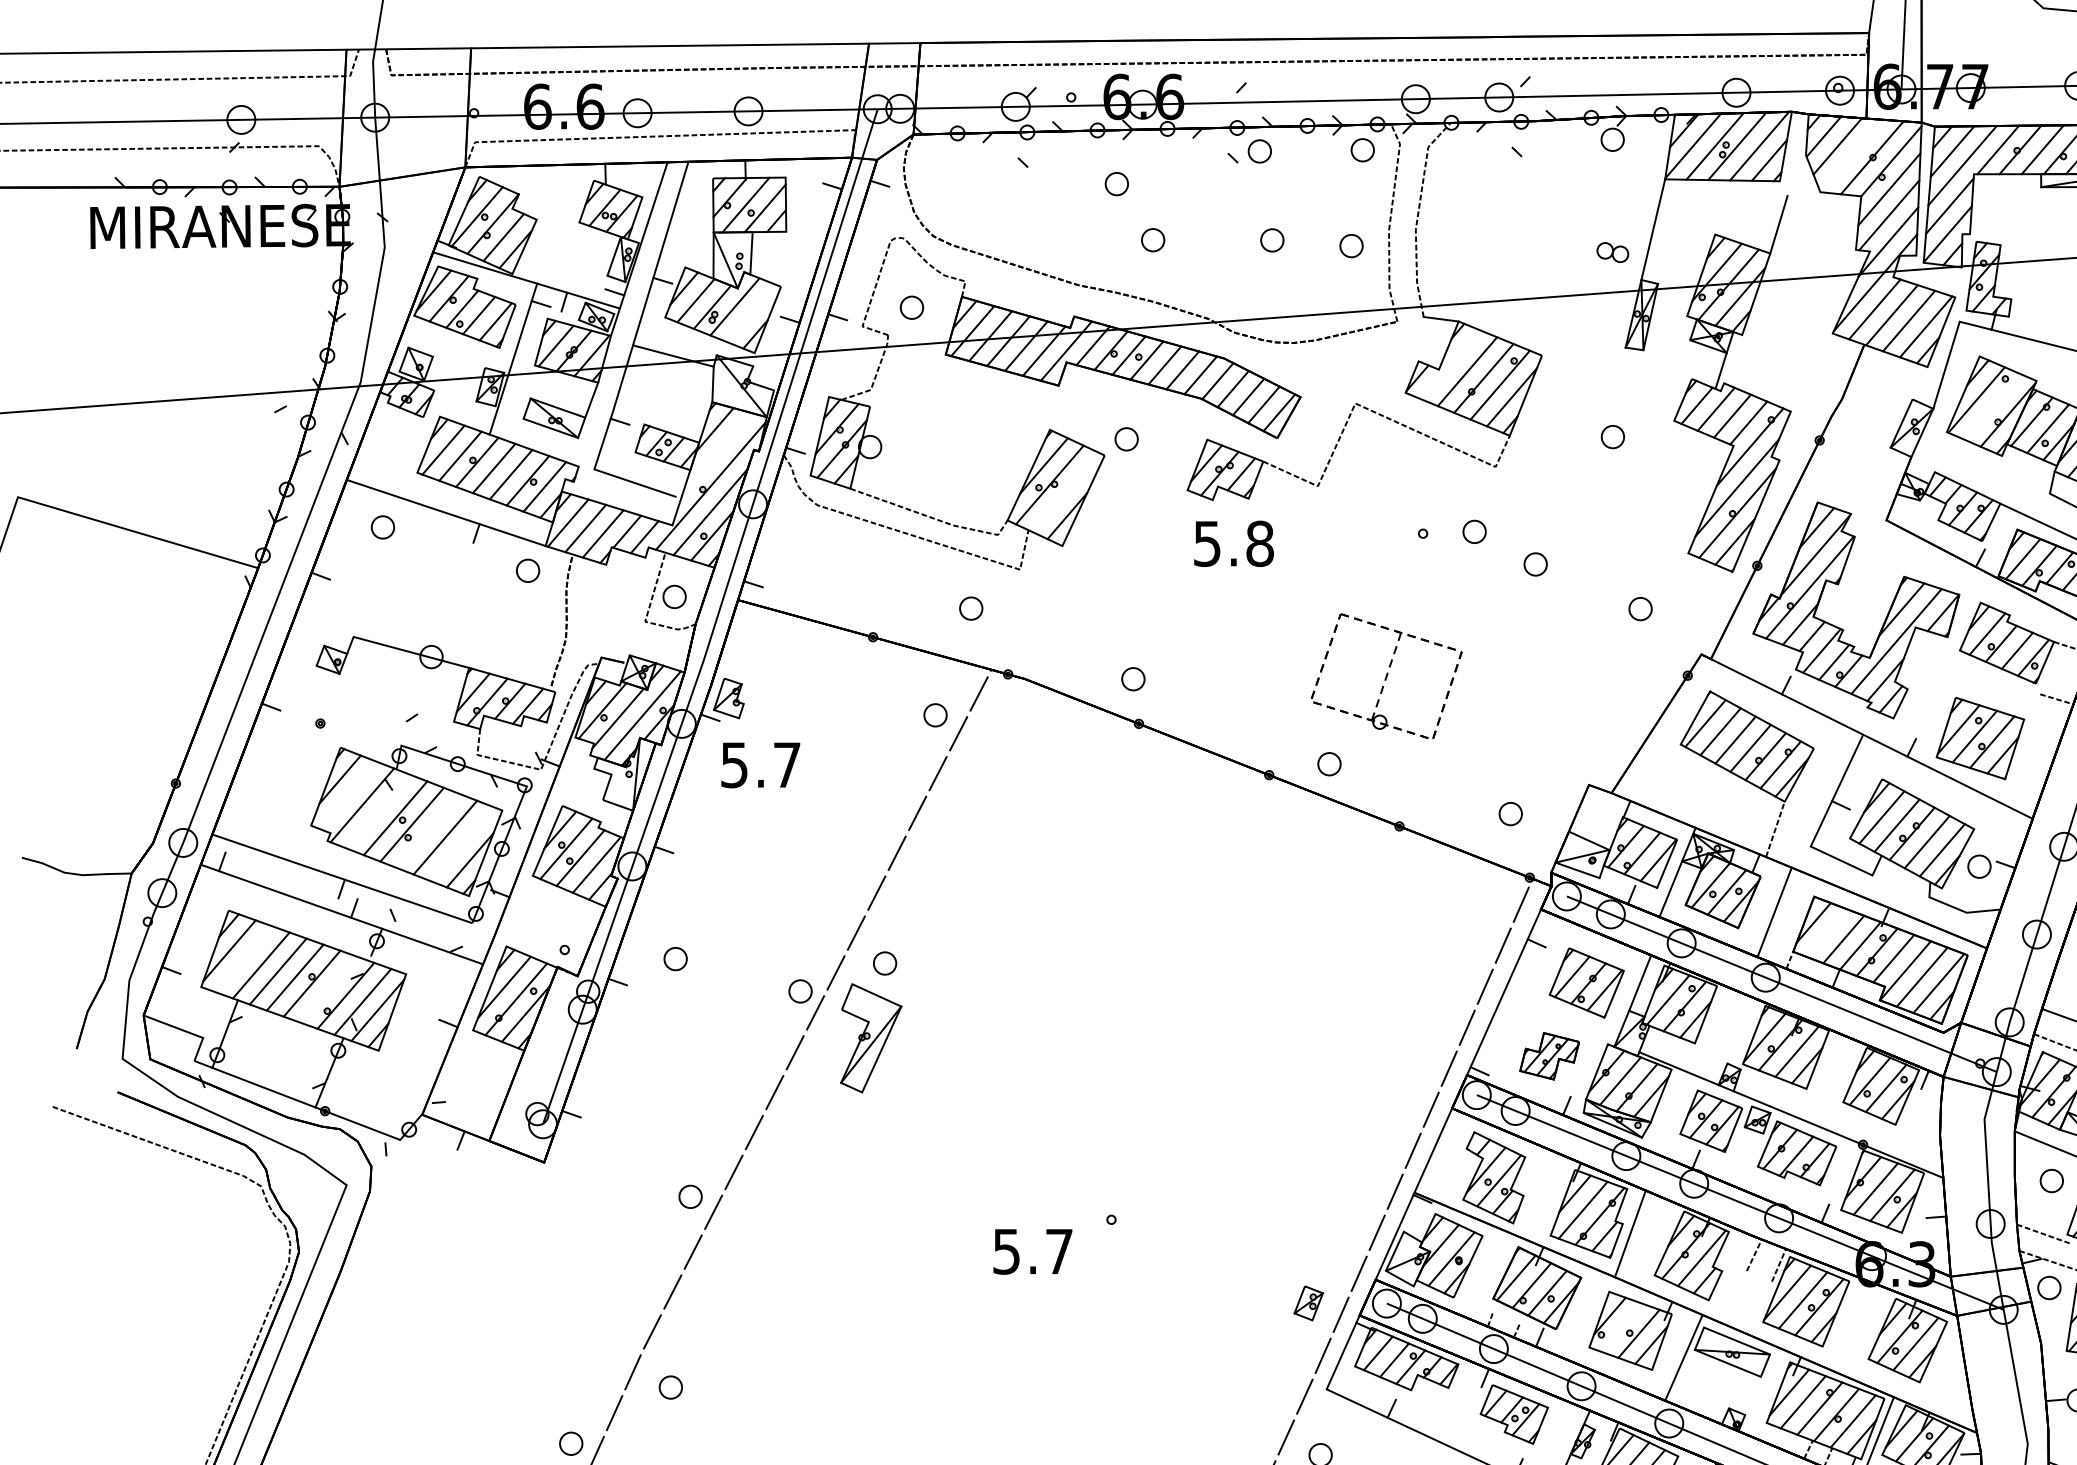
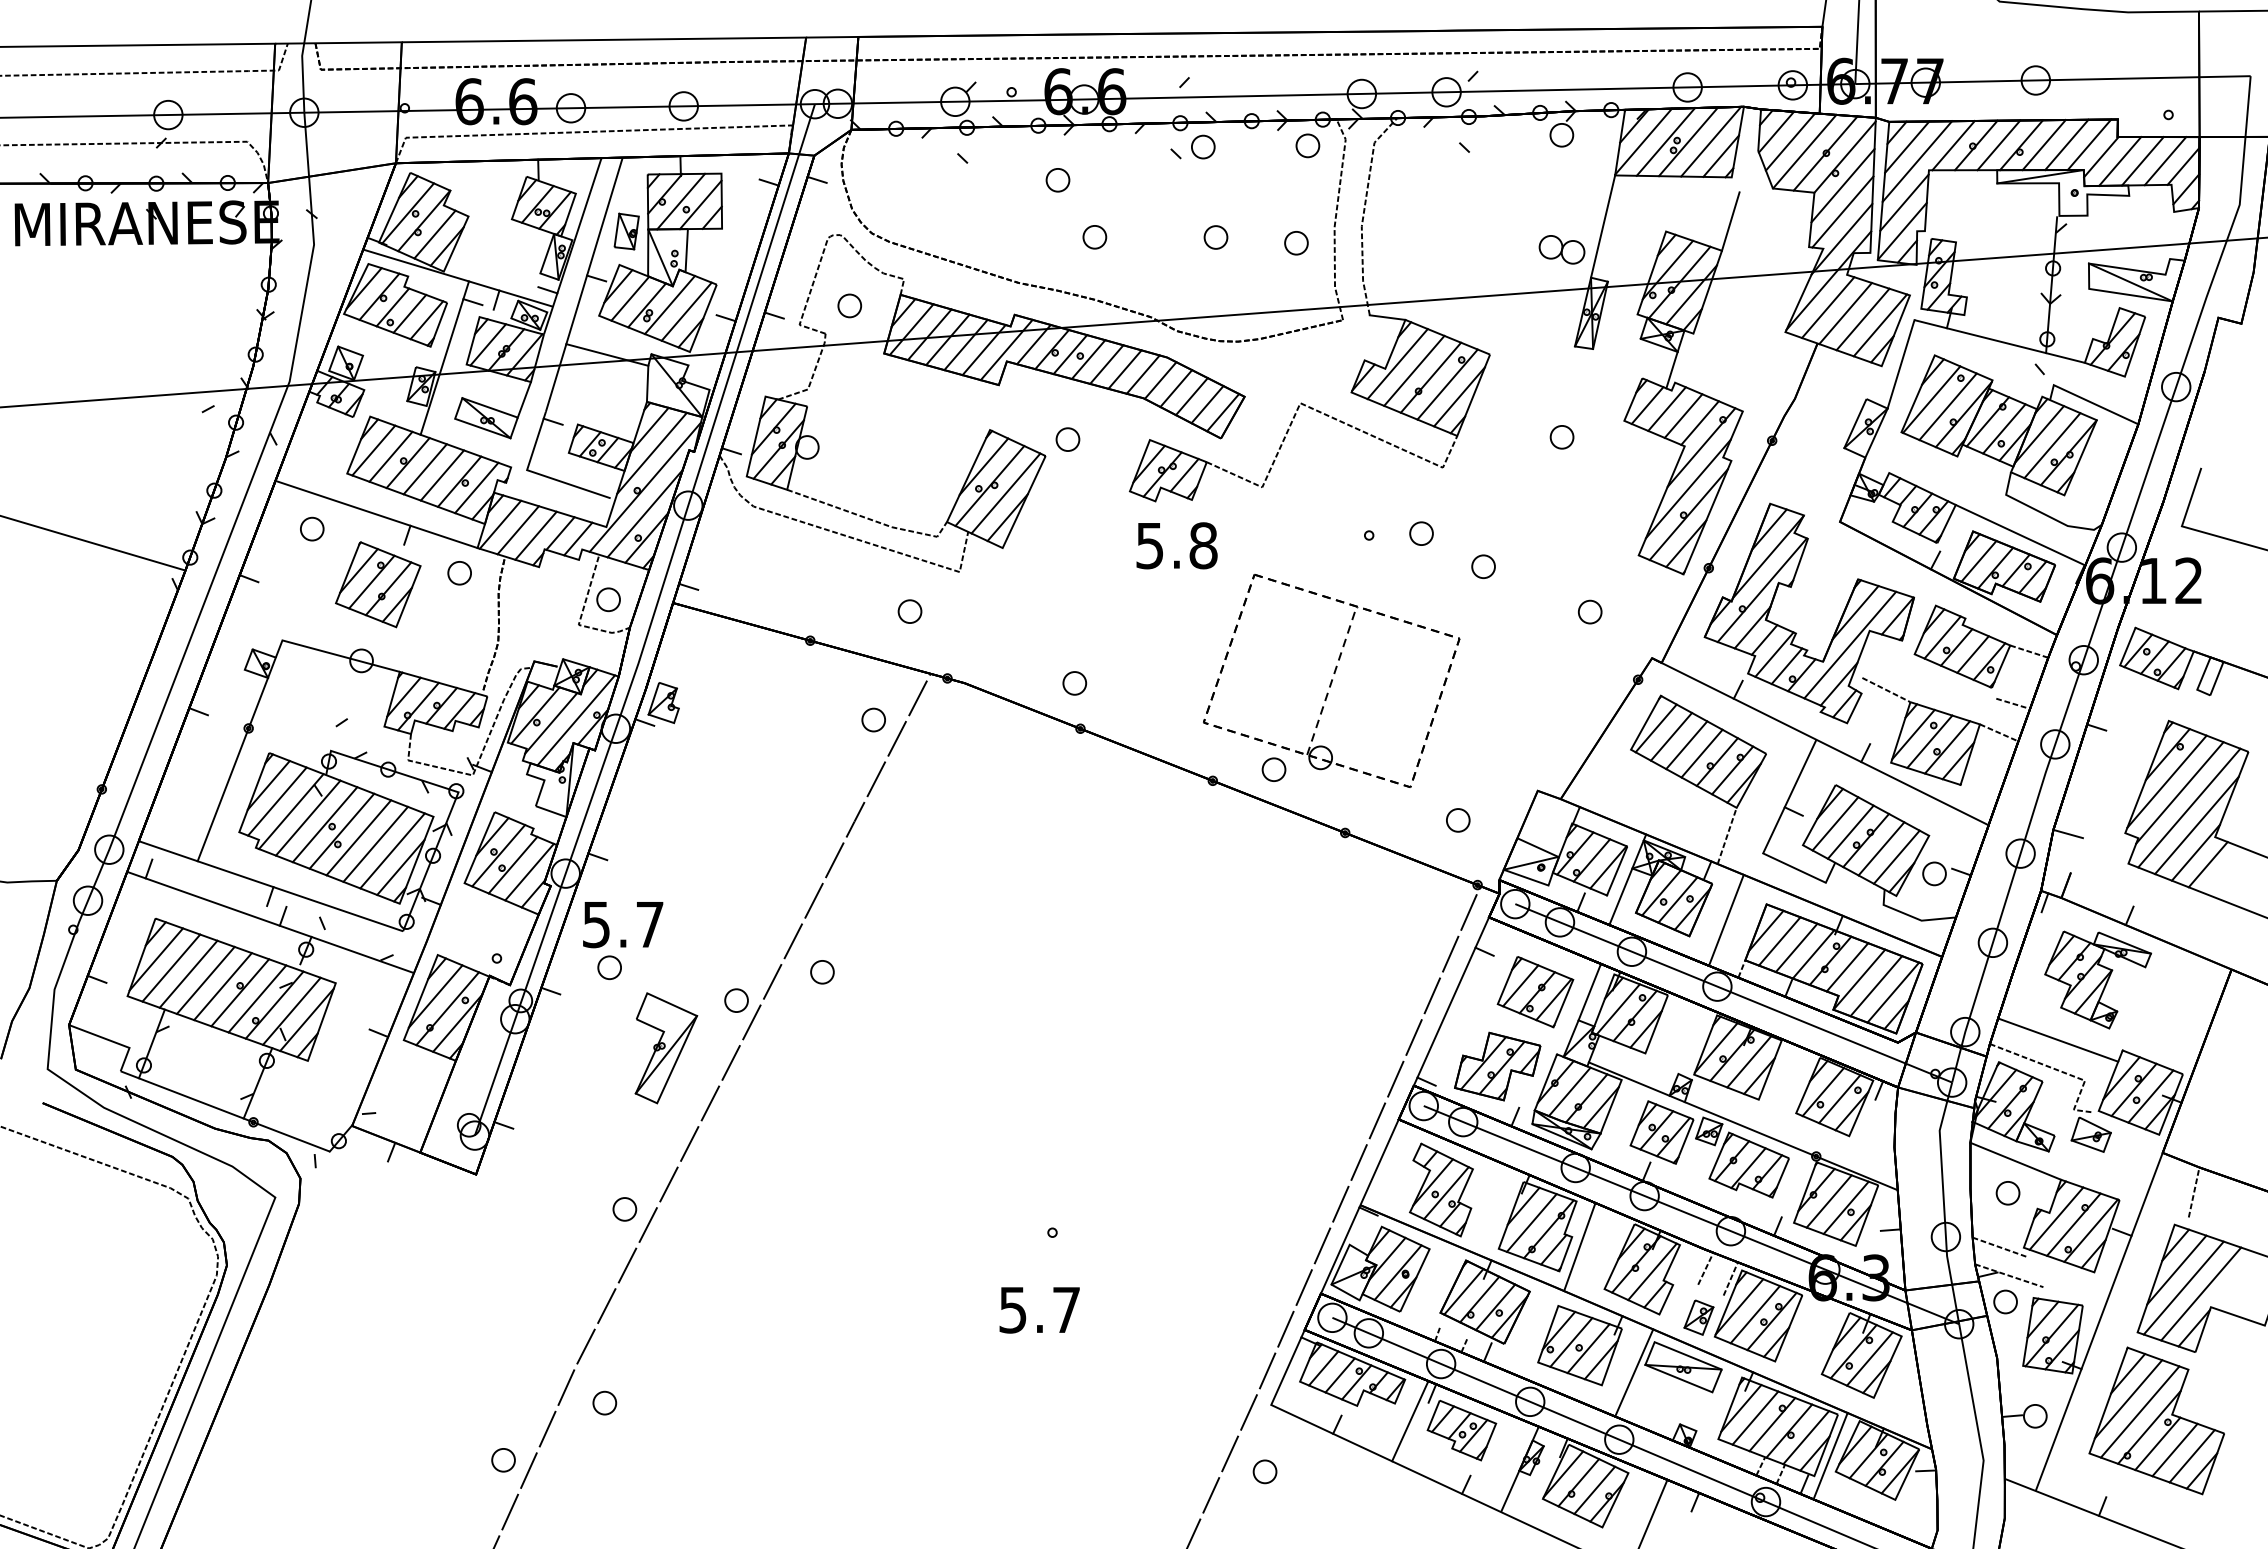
line: (1851, 155) -> (1804, 151), added
part: (692, 234) -> (626, 231), added
part: (1612, 252) -> (1561, 249), size x1.43
line: (751, 313) -> (686, 311), added
line: (1450, 365) -> (1397, 364), added
line: (1992, 406) -> (1947, 406), added
line: (716, 452) -> (651, 452), added
line: (1065, 492) -> (1005, 493), added
part: (448, 581) -> (378, 584), added
part: (1386, 676) -> (1331, 680), size x1.67
line: (1932, 685) -> (1886, 689), added
line: (2042, 727) -> (1998, 732), added
line: (304, 763) -> (232, 769), added
text: (761, 765) -> (623, 925), moved
line: (348, 795) -> (277, 801), added
line: (378, 811) -> (307, 817), added
line: (428, 830) -> (358, 837), added
line: (461, 843) -> (392, 850), added
line: (1826, 933) -> (1779, 941), added
line: (244, 958) -> (171, 967), added
line: (329, 989) -> (257, 998), added
part: (871, 1038) -> (666, 1048), moved
part: (1549, 1056) -> (1497, 1066), size x1.43
text: (1032, 1252) -> (1039, 1310), moved
part: (1308, 1303) -> (1698, 1317), moved
line: (1622, 1327) -> (1571, 1342), added
line: (1463, 1405) -> (1410, 1421), added

